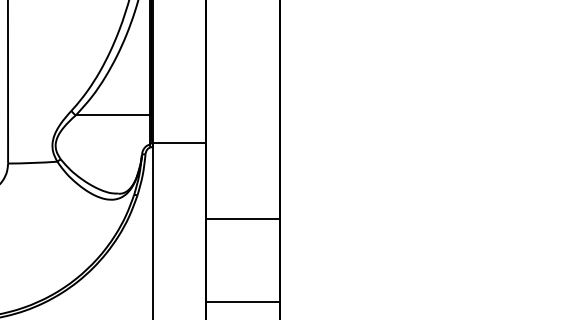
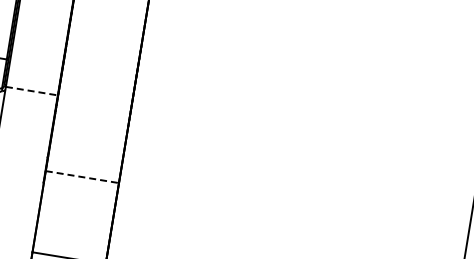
line: (180, 142) -> (32, 91), solid -> dashed
line: (243, 219) -> (82, 177), solid -> dashed

